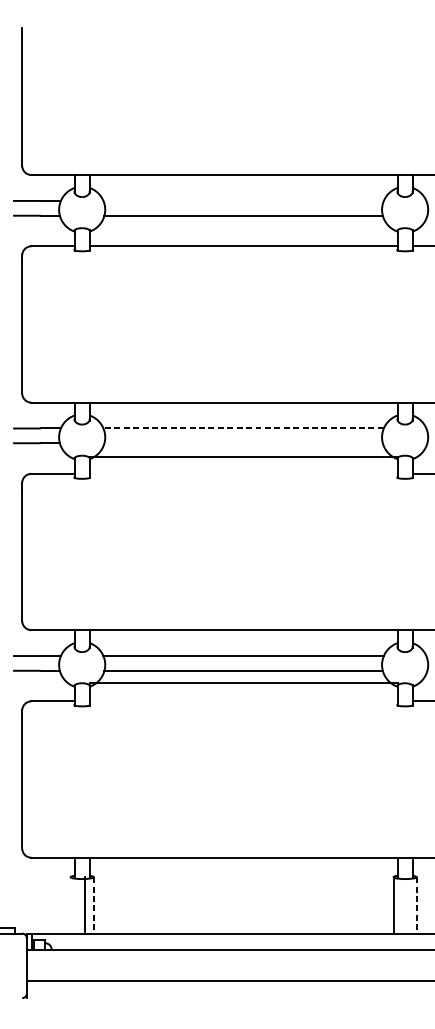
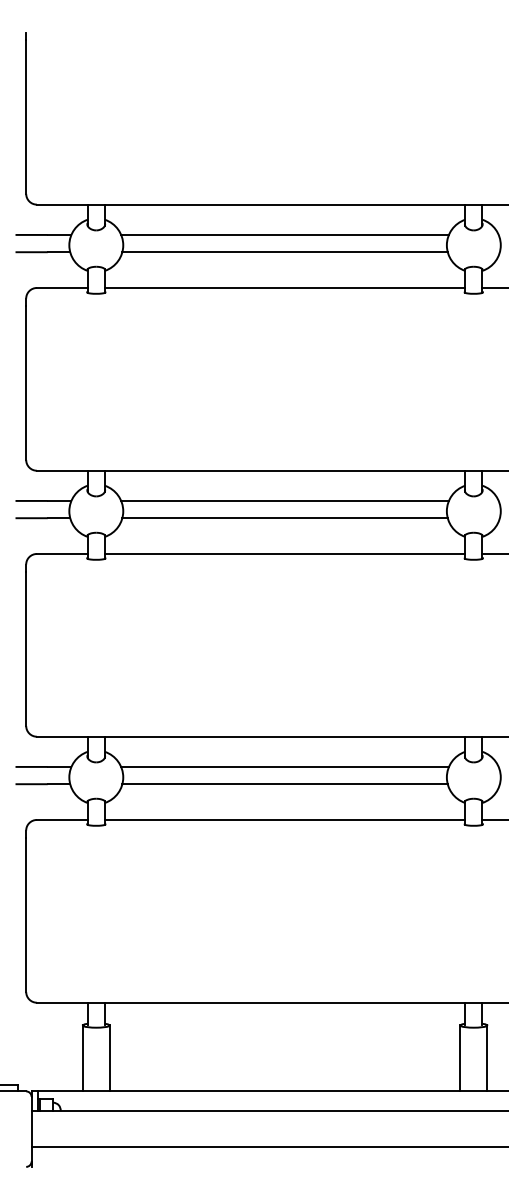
line: (243, 200) -> (284, 234), added
line: (244, 428) -> (285, 500), dashed -> solid
line: (243, 443) -> (284, 518), added
line: (243, 456) -> (284, 553), moved
line: (243, 683) -> (284, 819), moved
line: (84, 905) -> (82, 1058), moved
line: (93, 905) -> (109, 1058), dashed -> solid
line: (416, 905) -> (487, 1058), dashed -> solid

